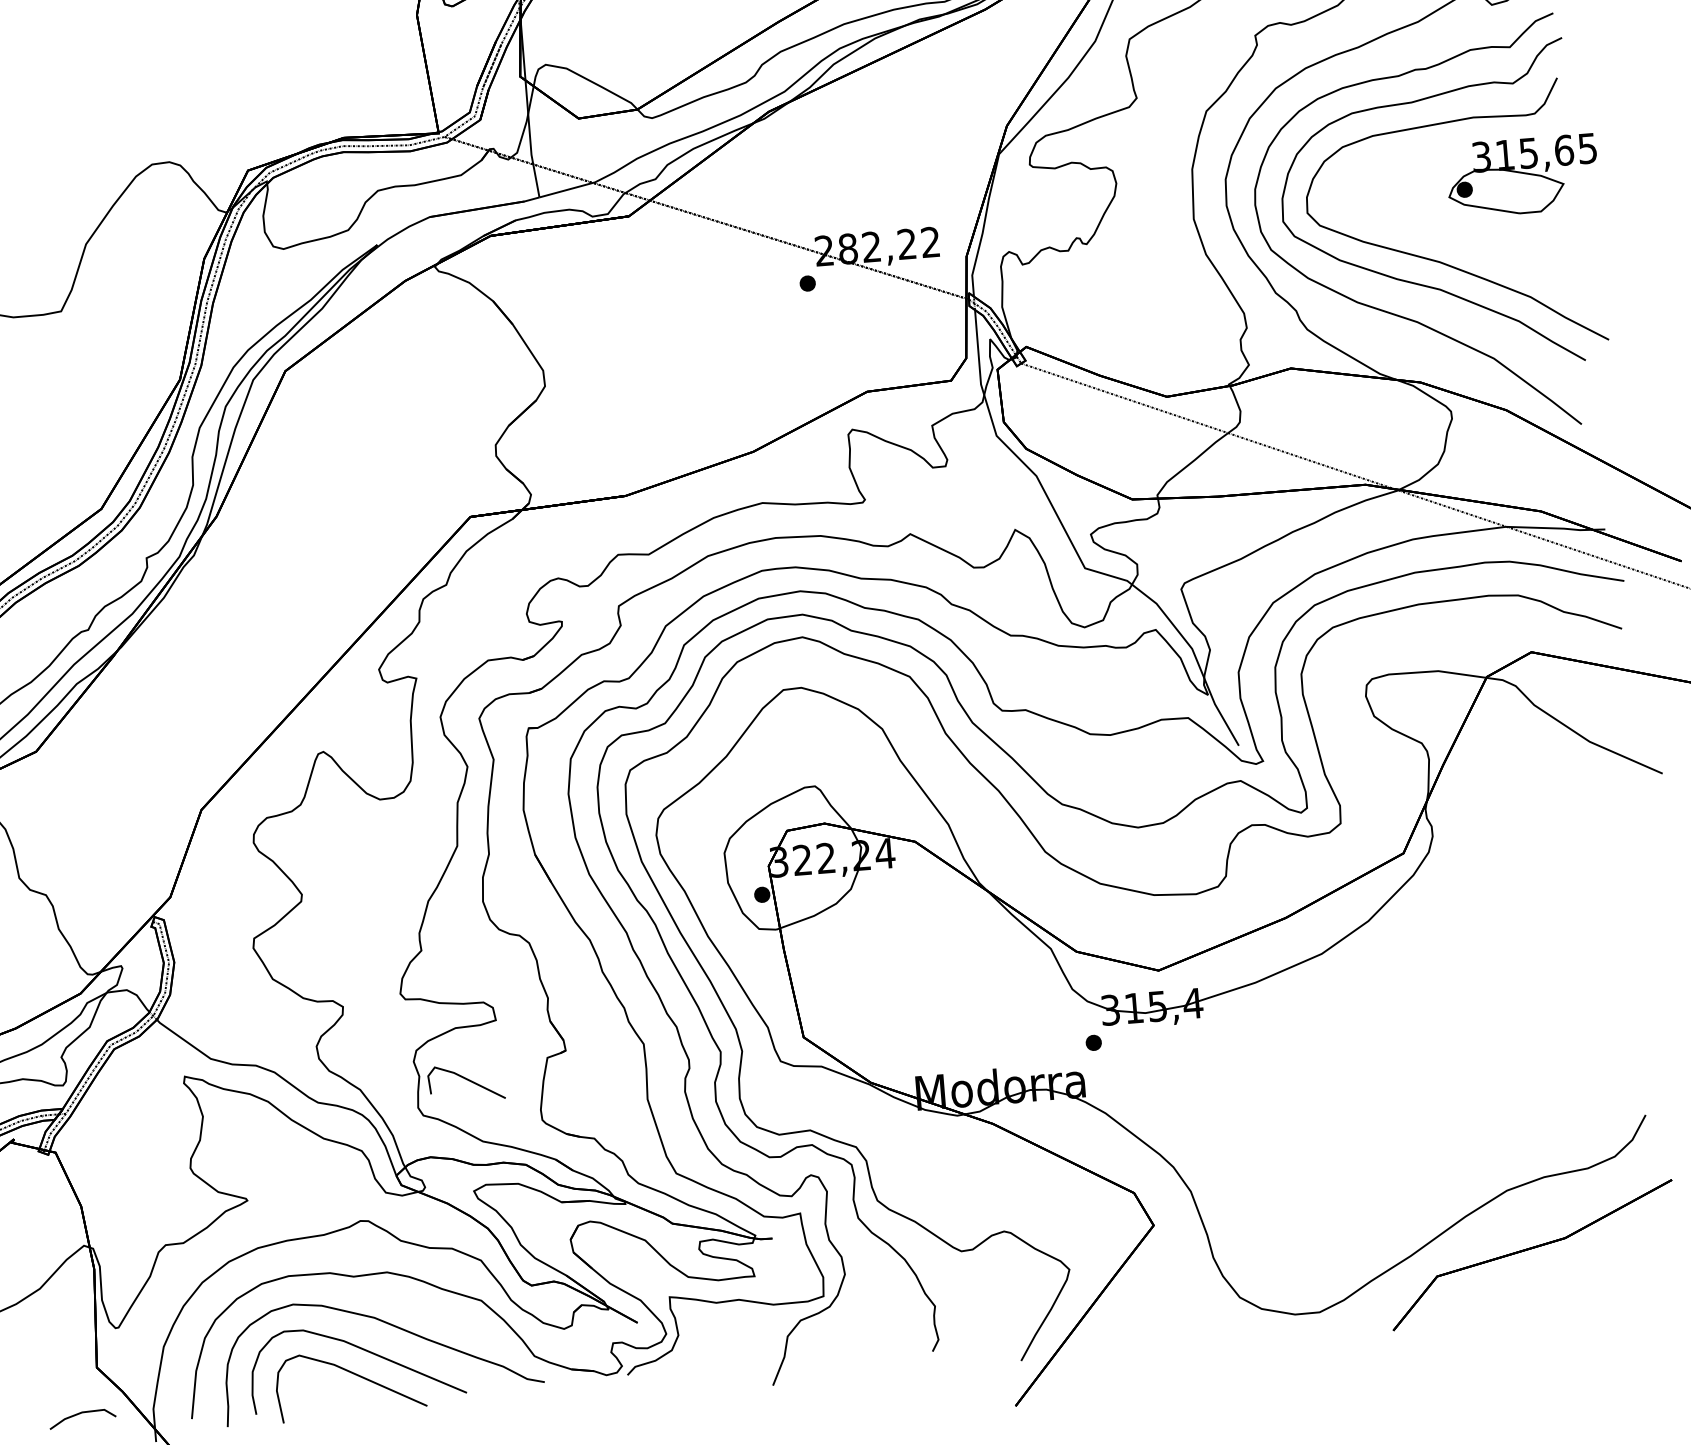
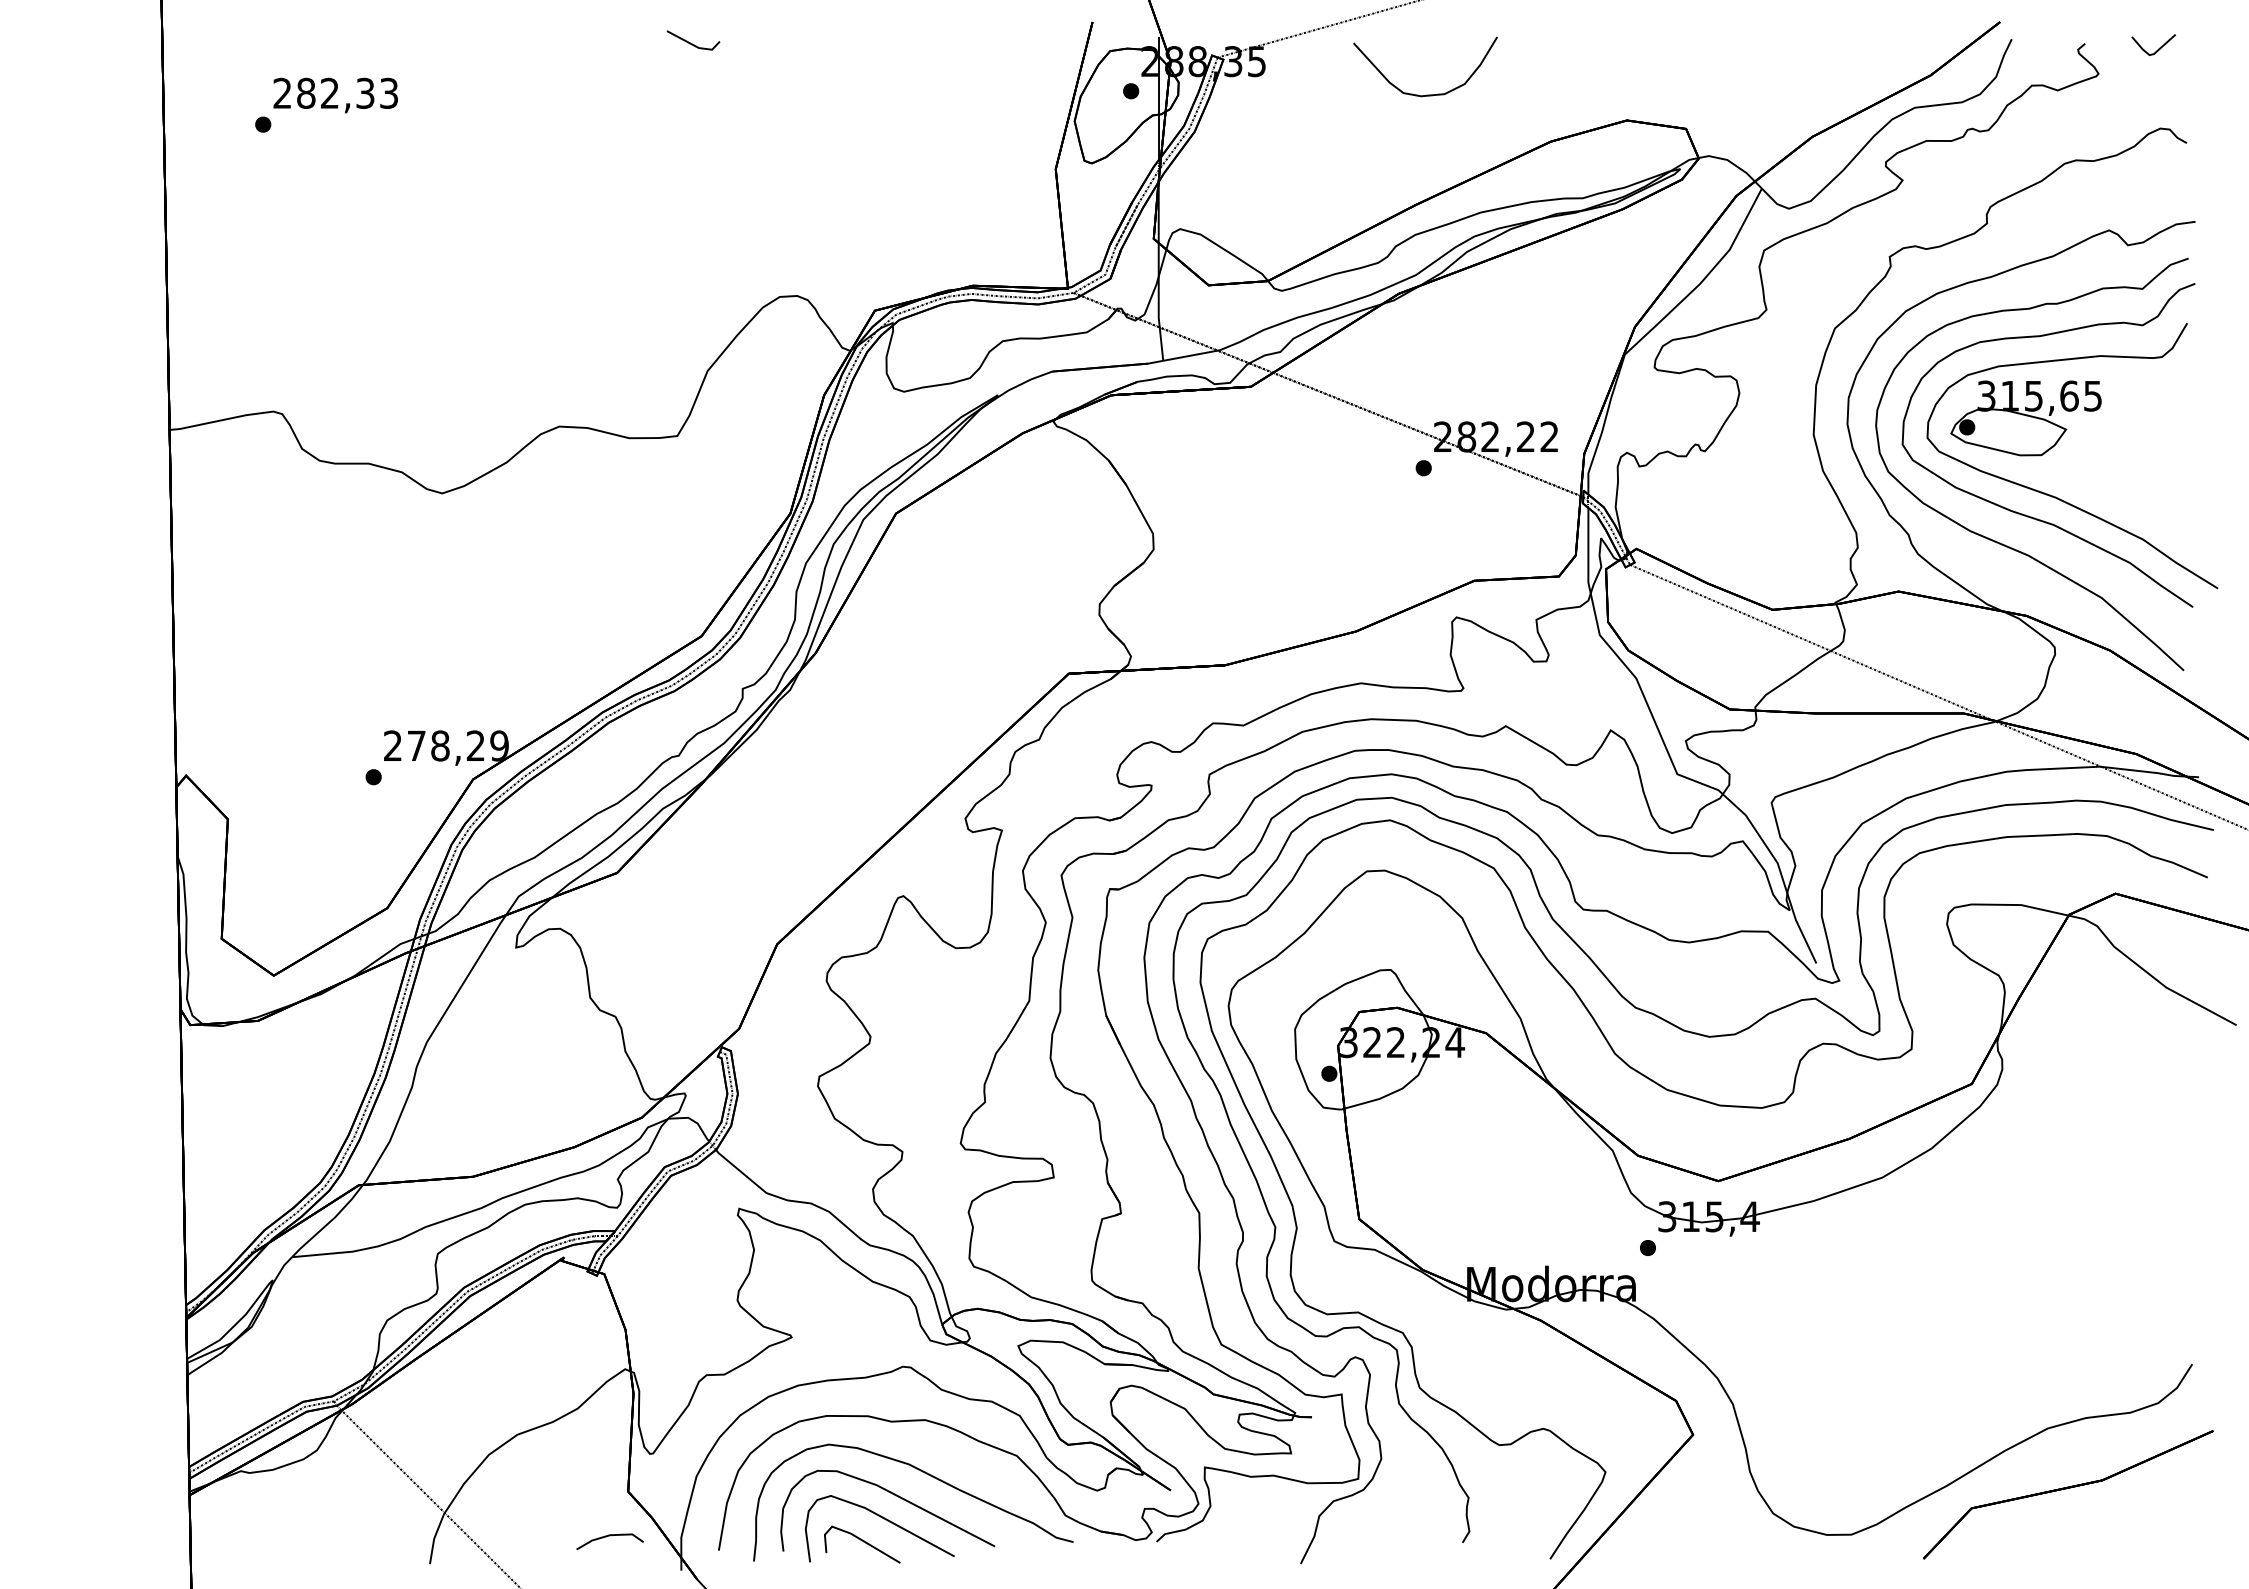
part: (1522, 176) -> (2025, 418), moved
part: (466, 1082) -> (862, 1544), moved

